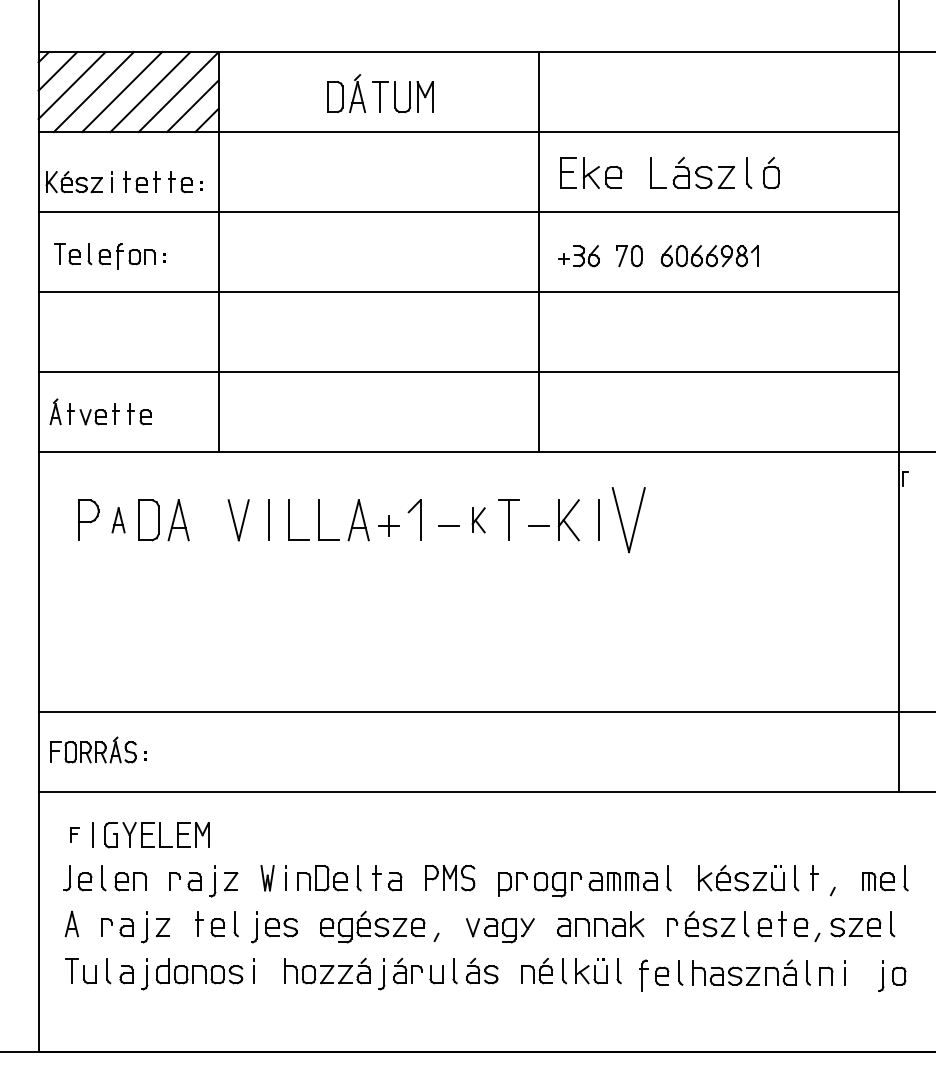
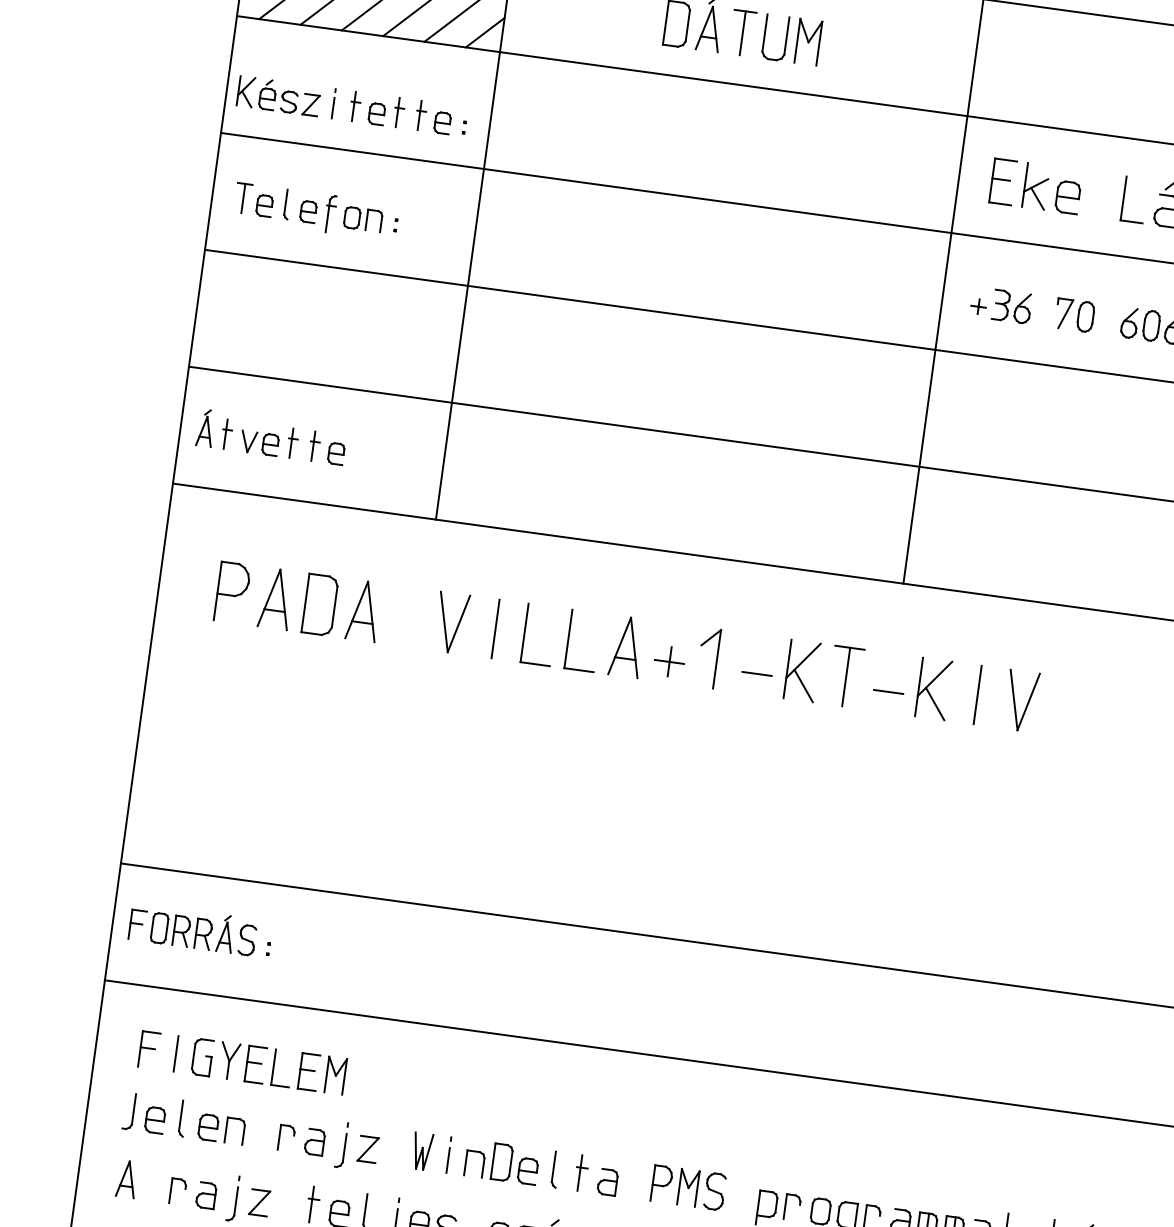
part: (118, 520) -> (275, 599), size x1.67
part: (478, 520) -> (801, 671), size x1.67
part: (628, 520) -> (1020, 701), size x0.62
part: (74, 834) -> (148, 1049), size x1.67

